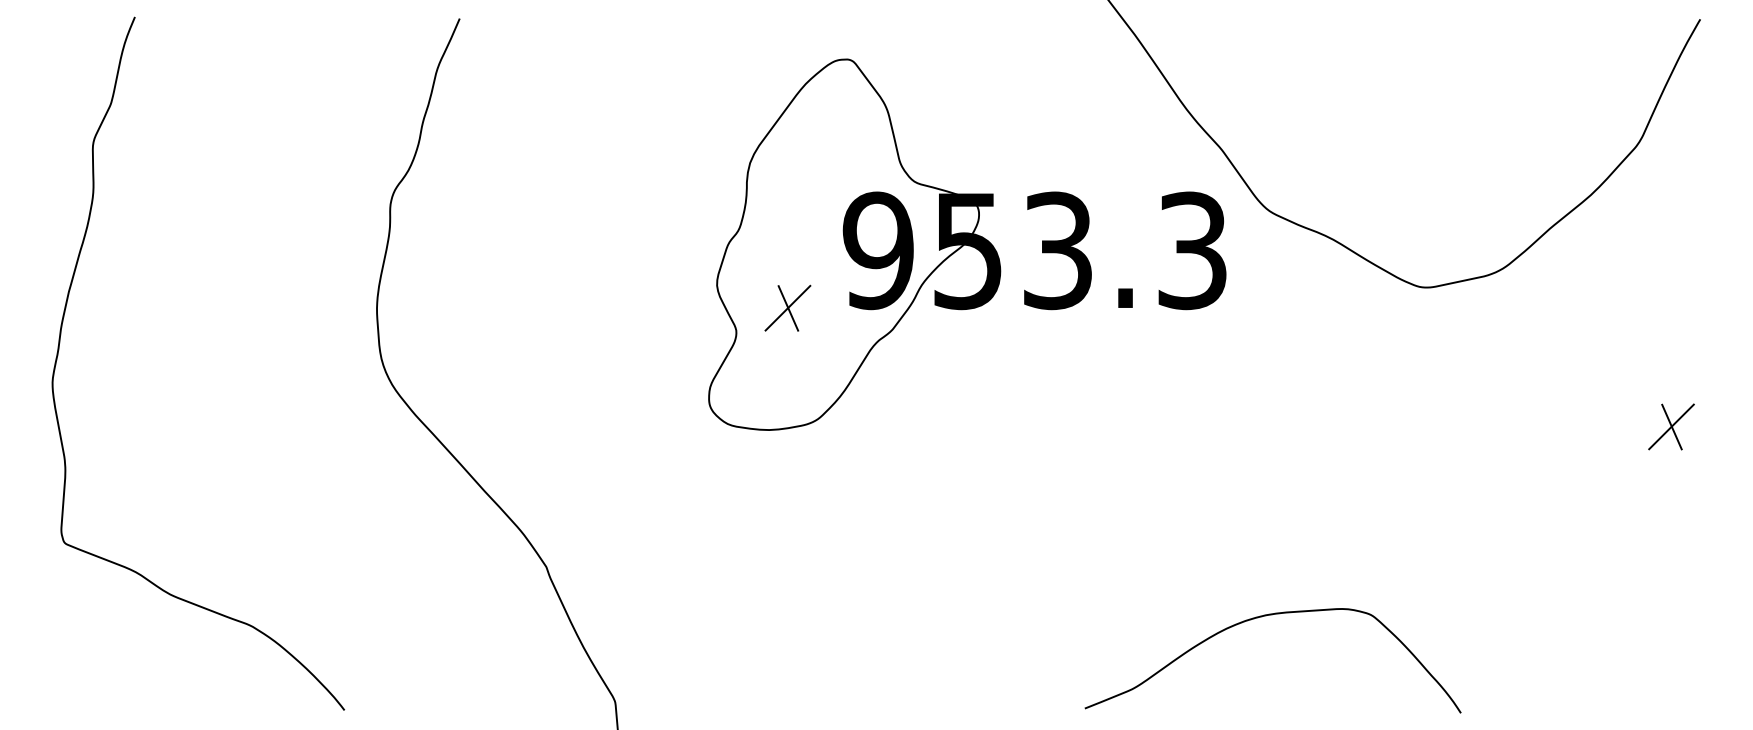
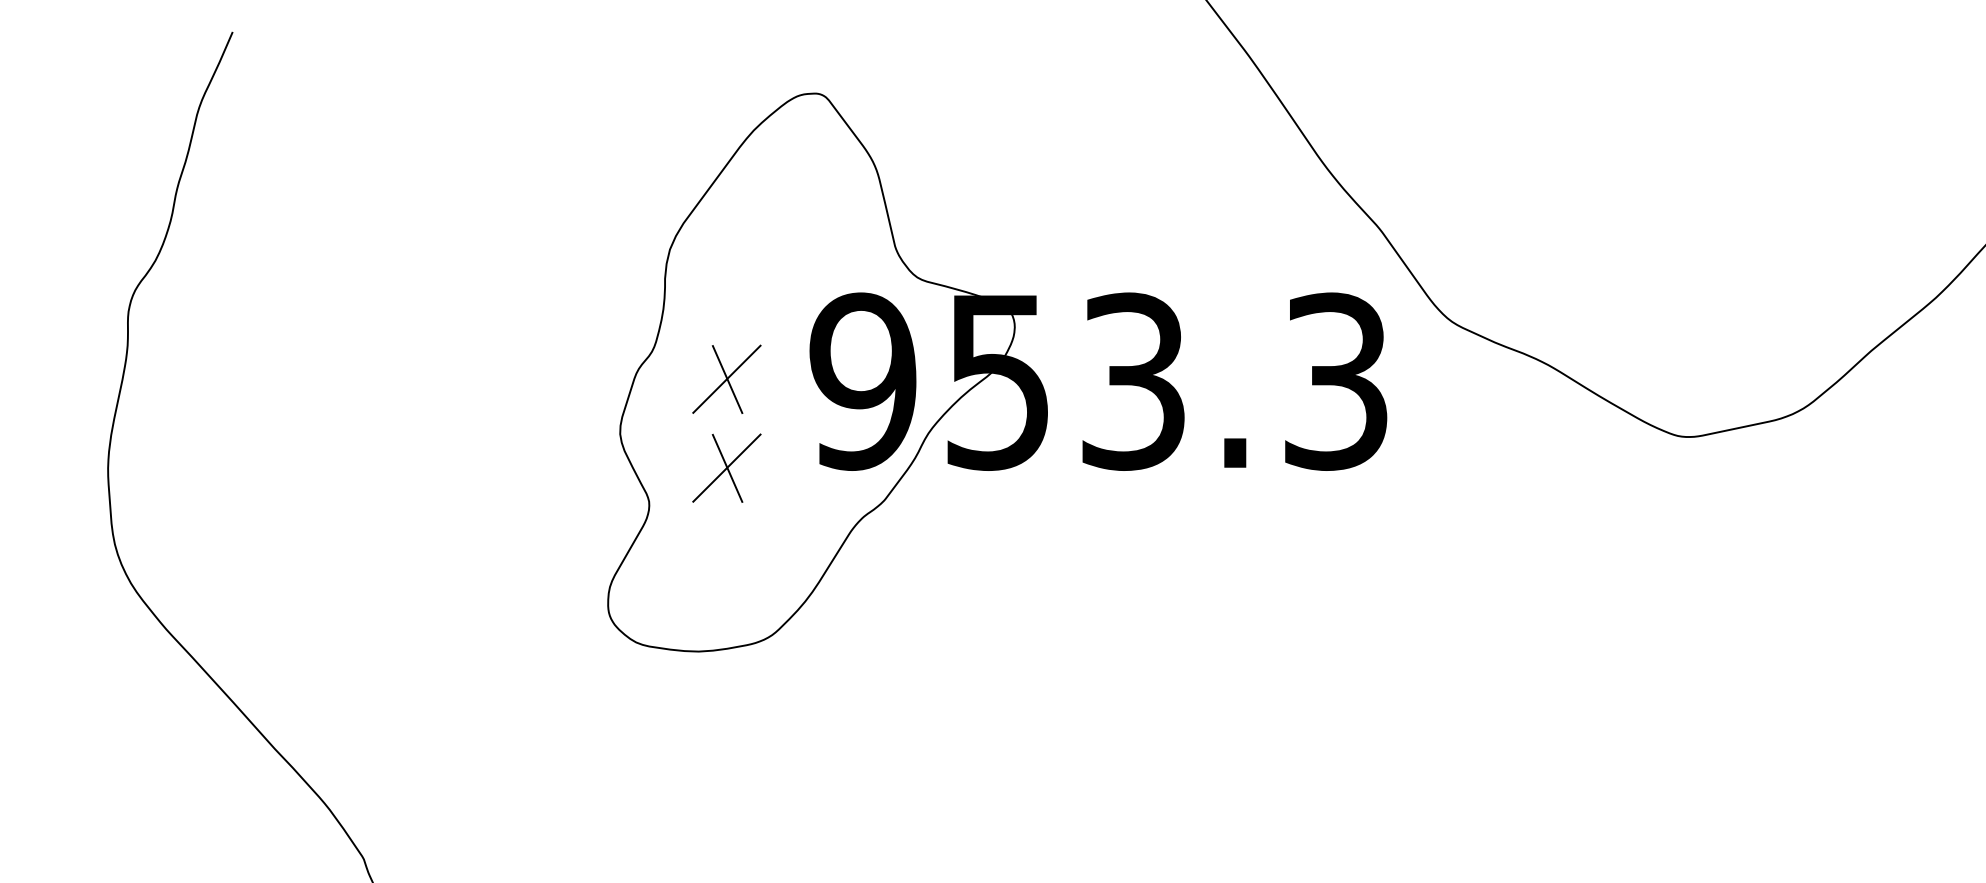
part: (787, 248) -> (726, 378), added

